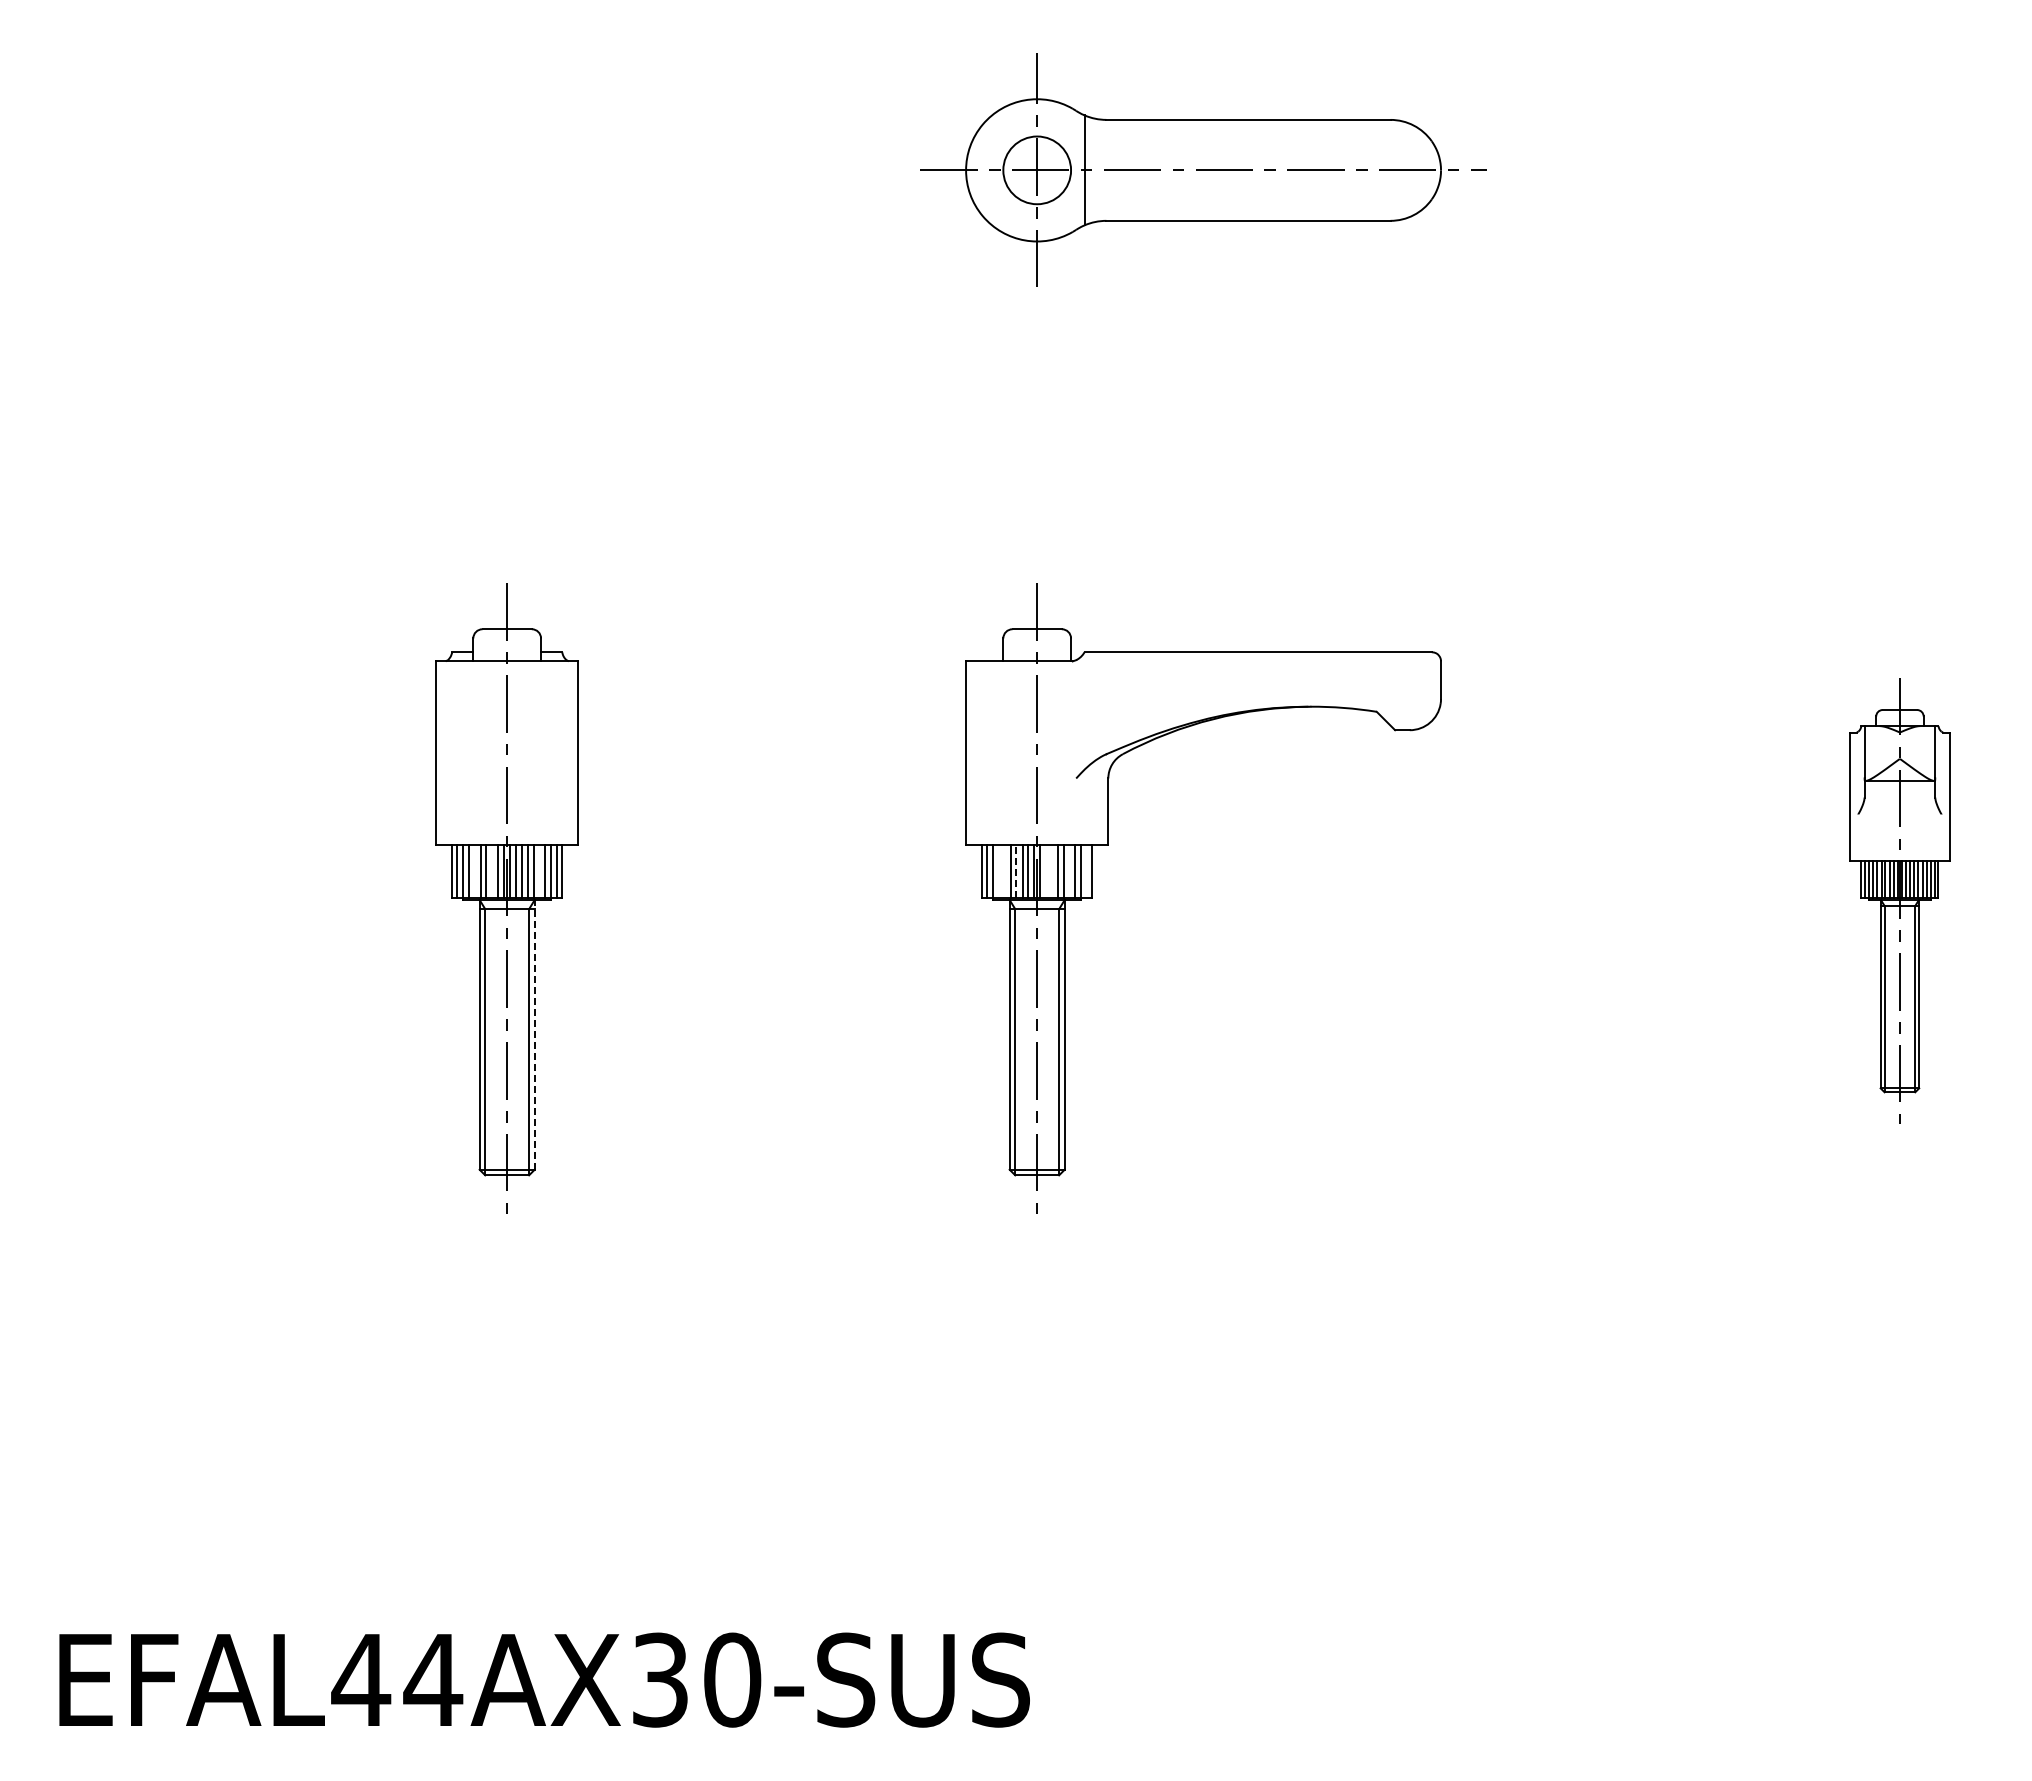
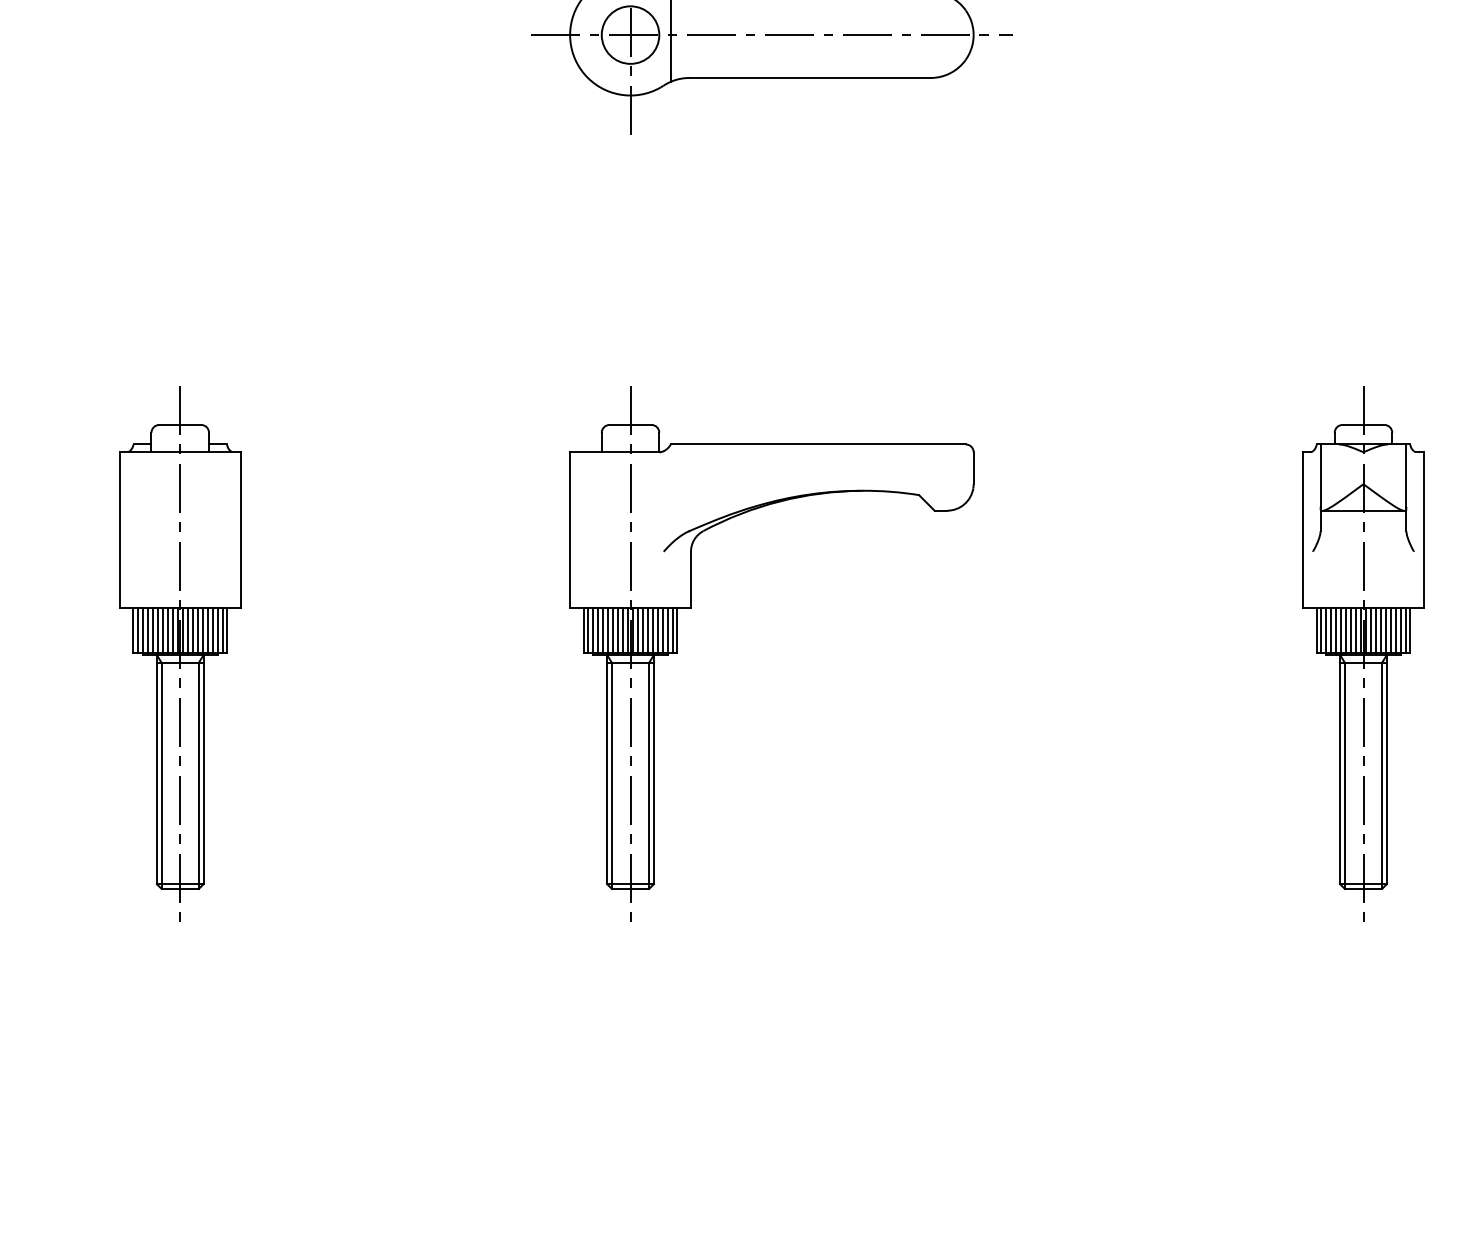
line: (474, 871) -> (152, 630), added
line: (492, 871) -> (167, 630), added
line: (539, 871) -> (207, 630), added
line: (999, 871) -> (598, 630), added
line: (1004, 871) -> (602, 630), added
line: (1016, 871) -> (612, 630), dashed -> solid
line: (1046, 871) -> (638, 630), added
line: (1051, 871) -> (642, 630), added
line: (1069, 871) -> (657, 630), added
line: (1087, 871) -> (673, 630), added
part: (1899, 898) -> (1363, 653), size x1.43
line: (534, 1034) -> (203, 769), dashed -> solid

